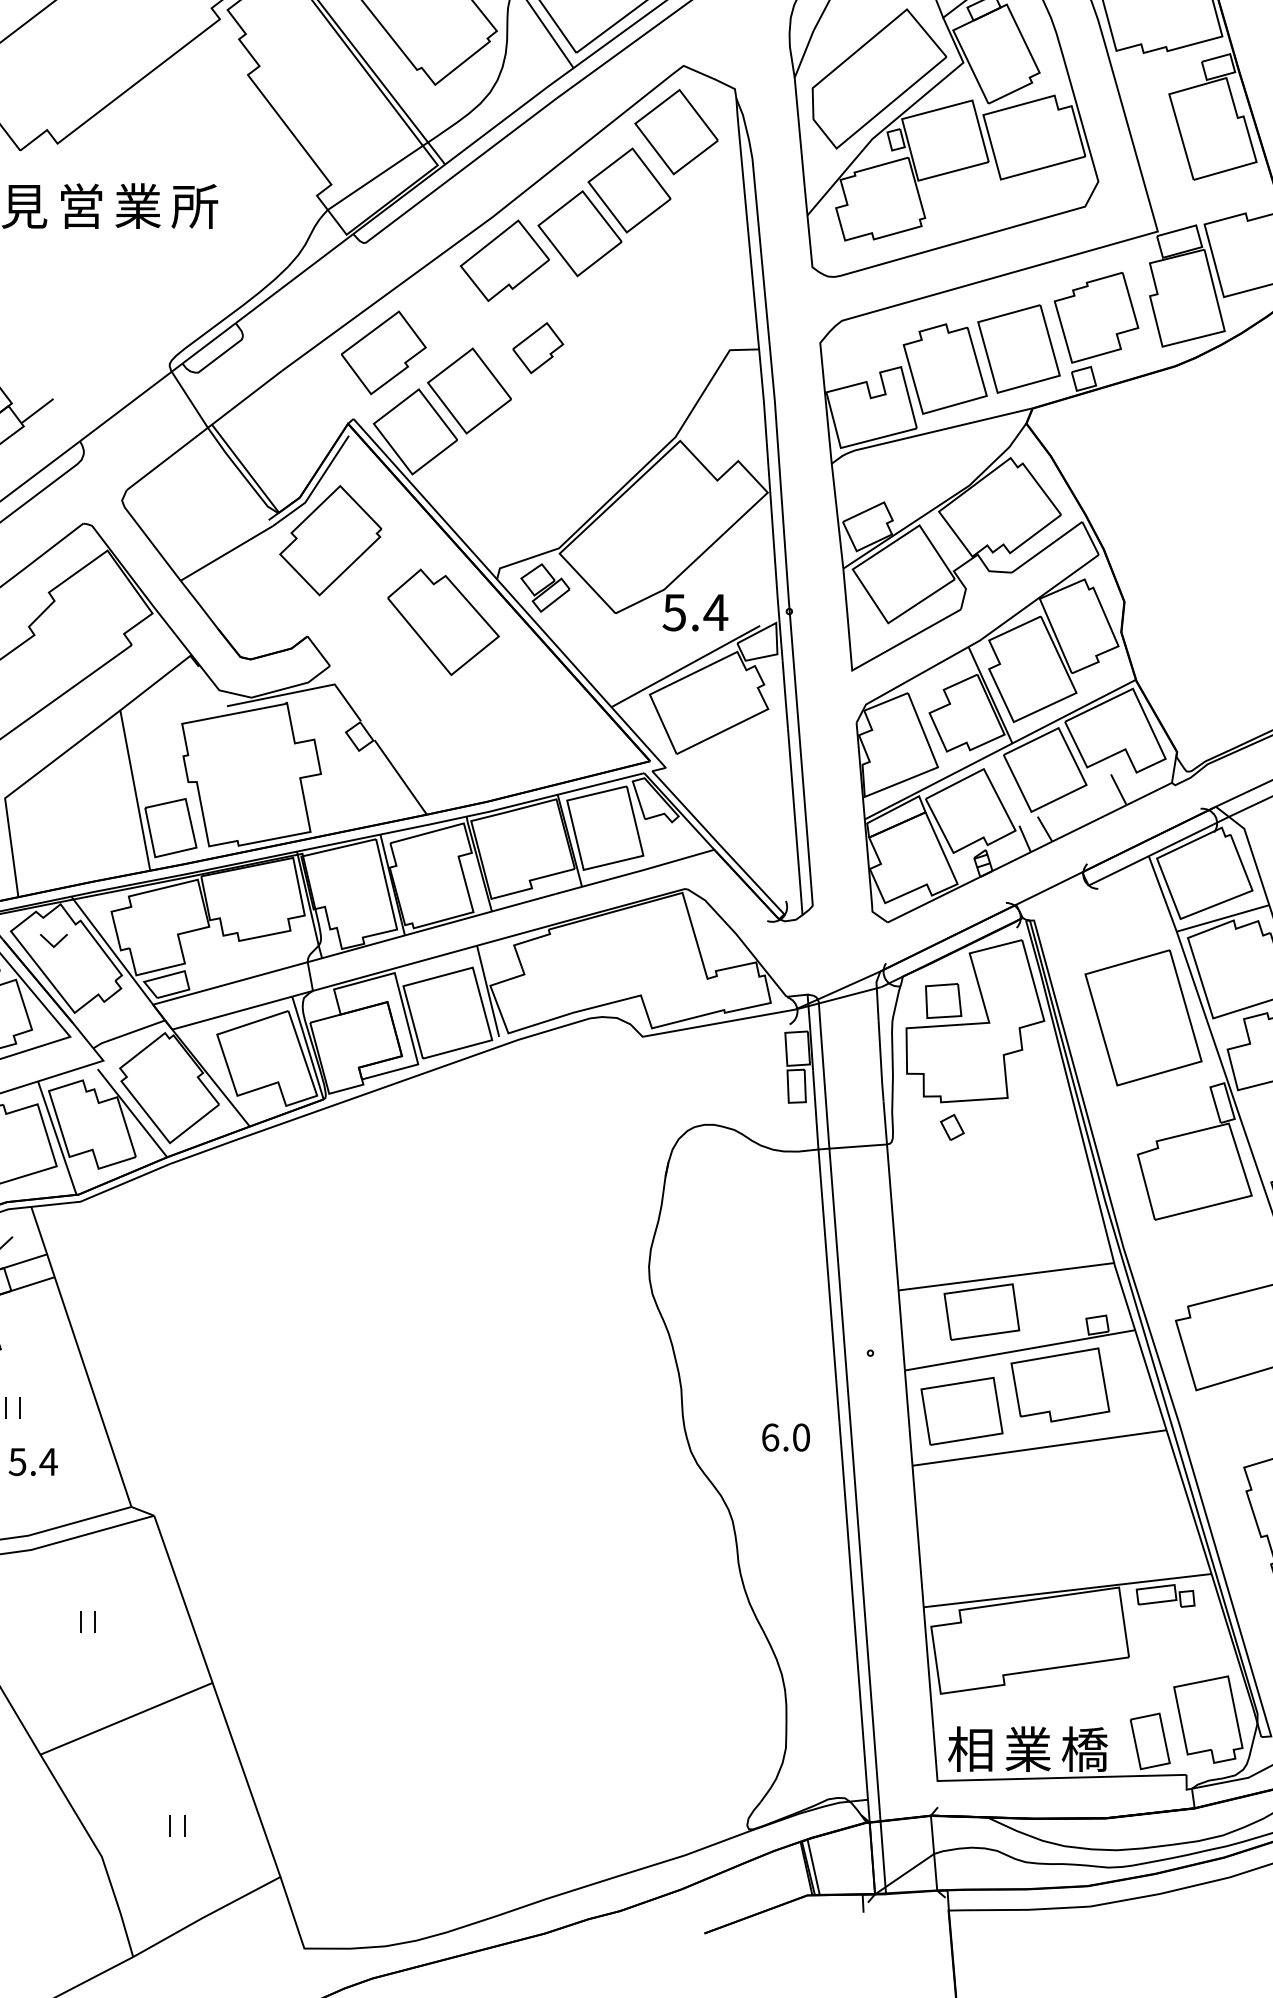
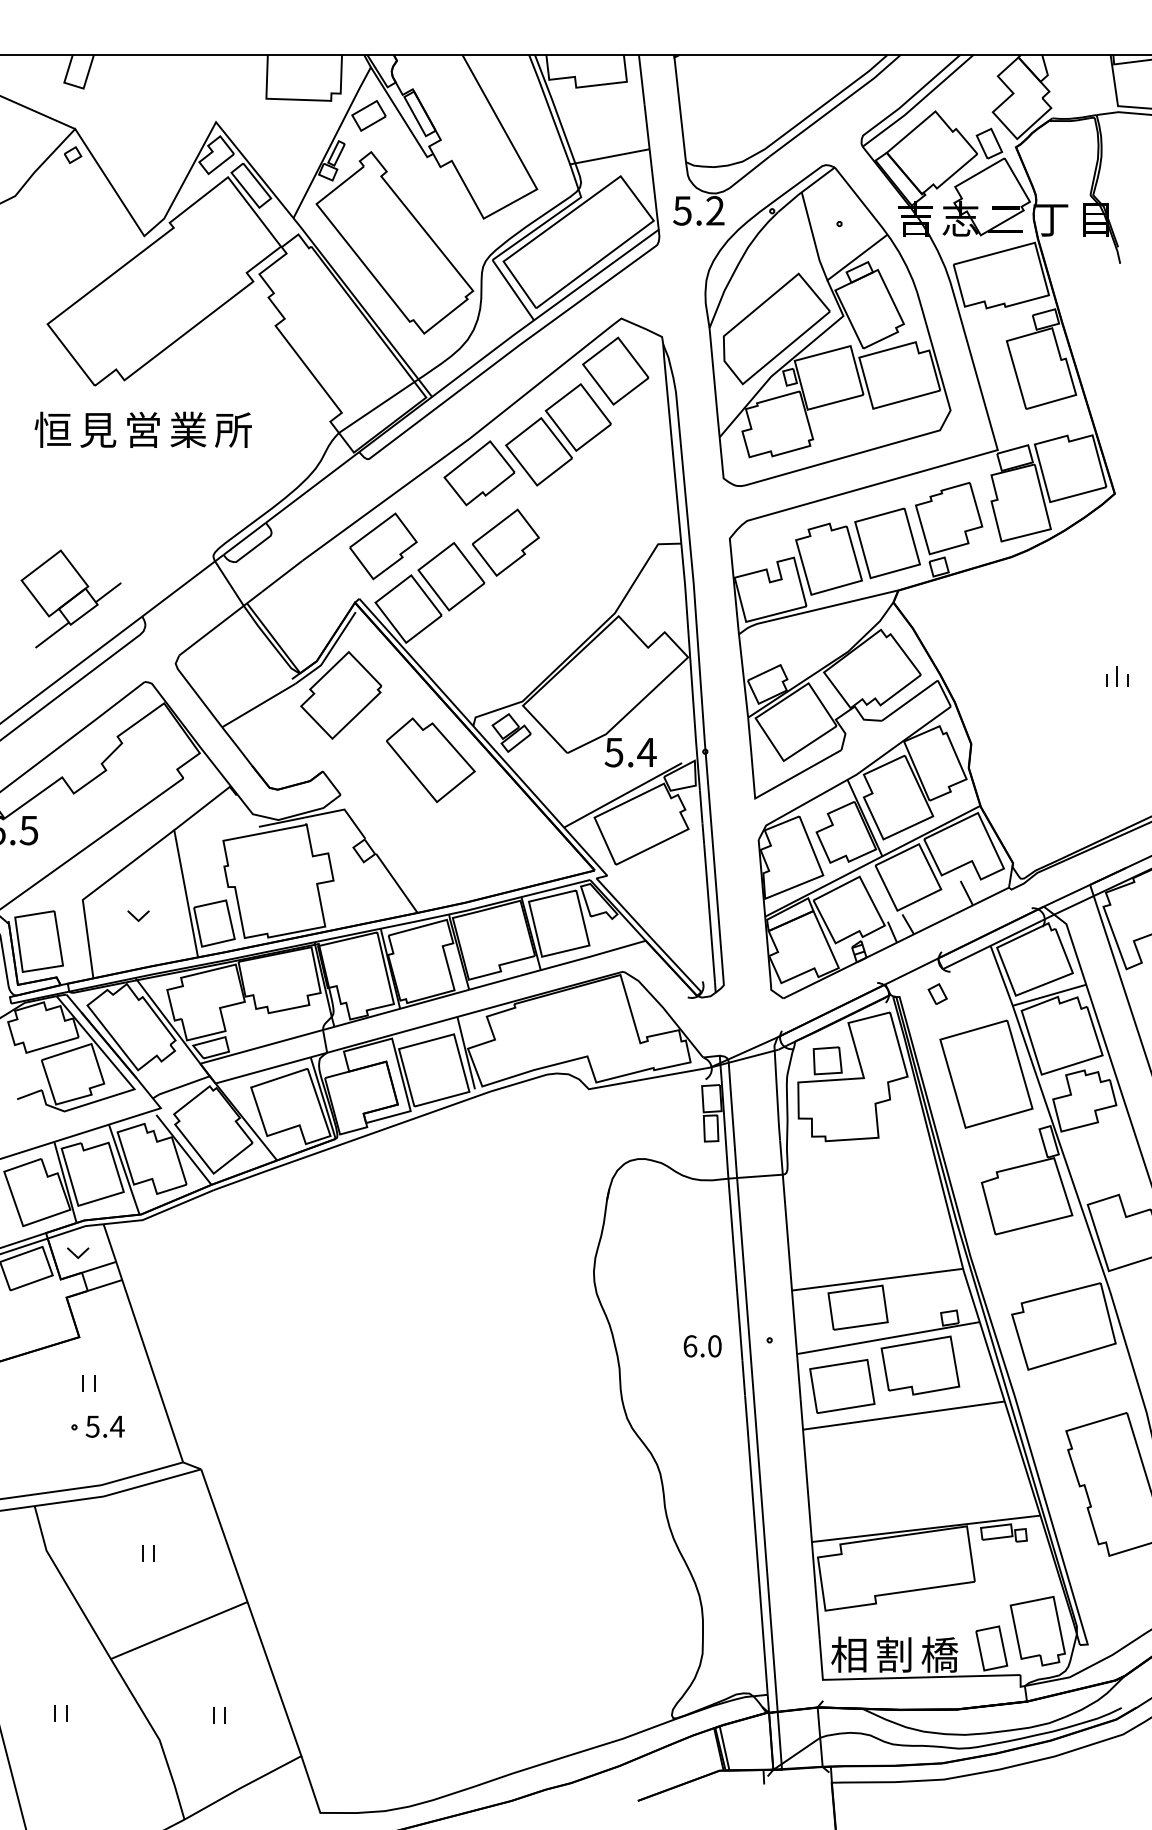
part: (537, 347) -> (505, 542), size x1.67
part: (53, 940) -> (138, 915), moved
part: (952, 1126) -> (937, 993), moved
text: (785, 1437) -> (702, 1346), moved
text: (1027, 1748) -> (894, 1654), 業 -> 割

